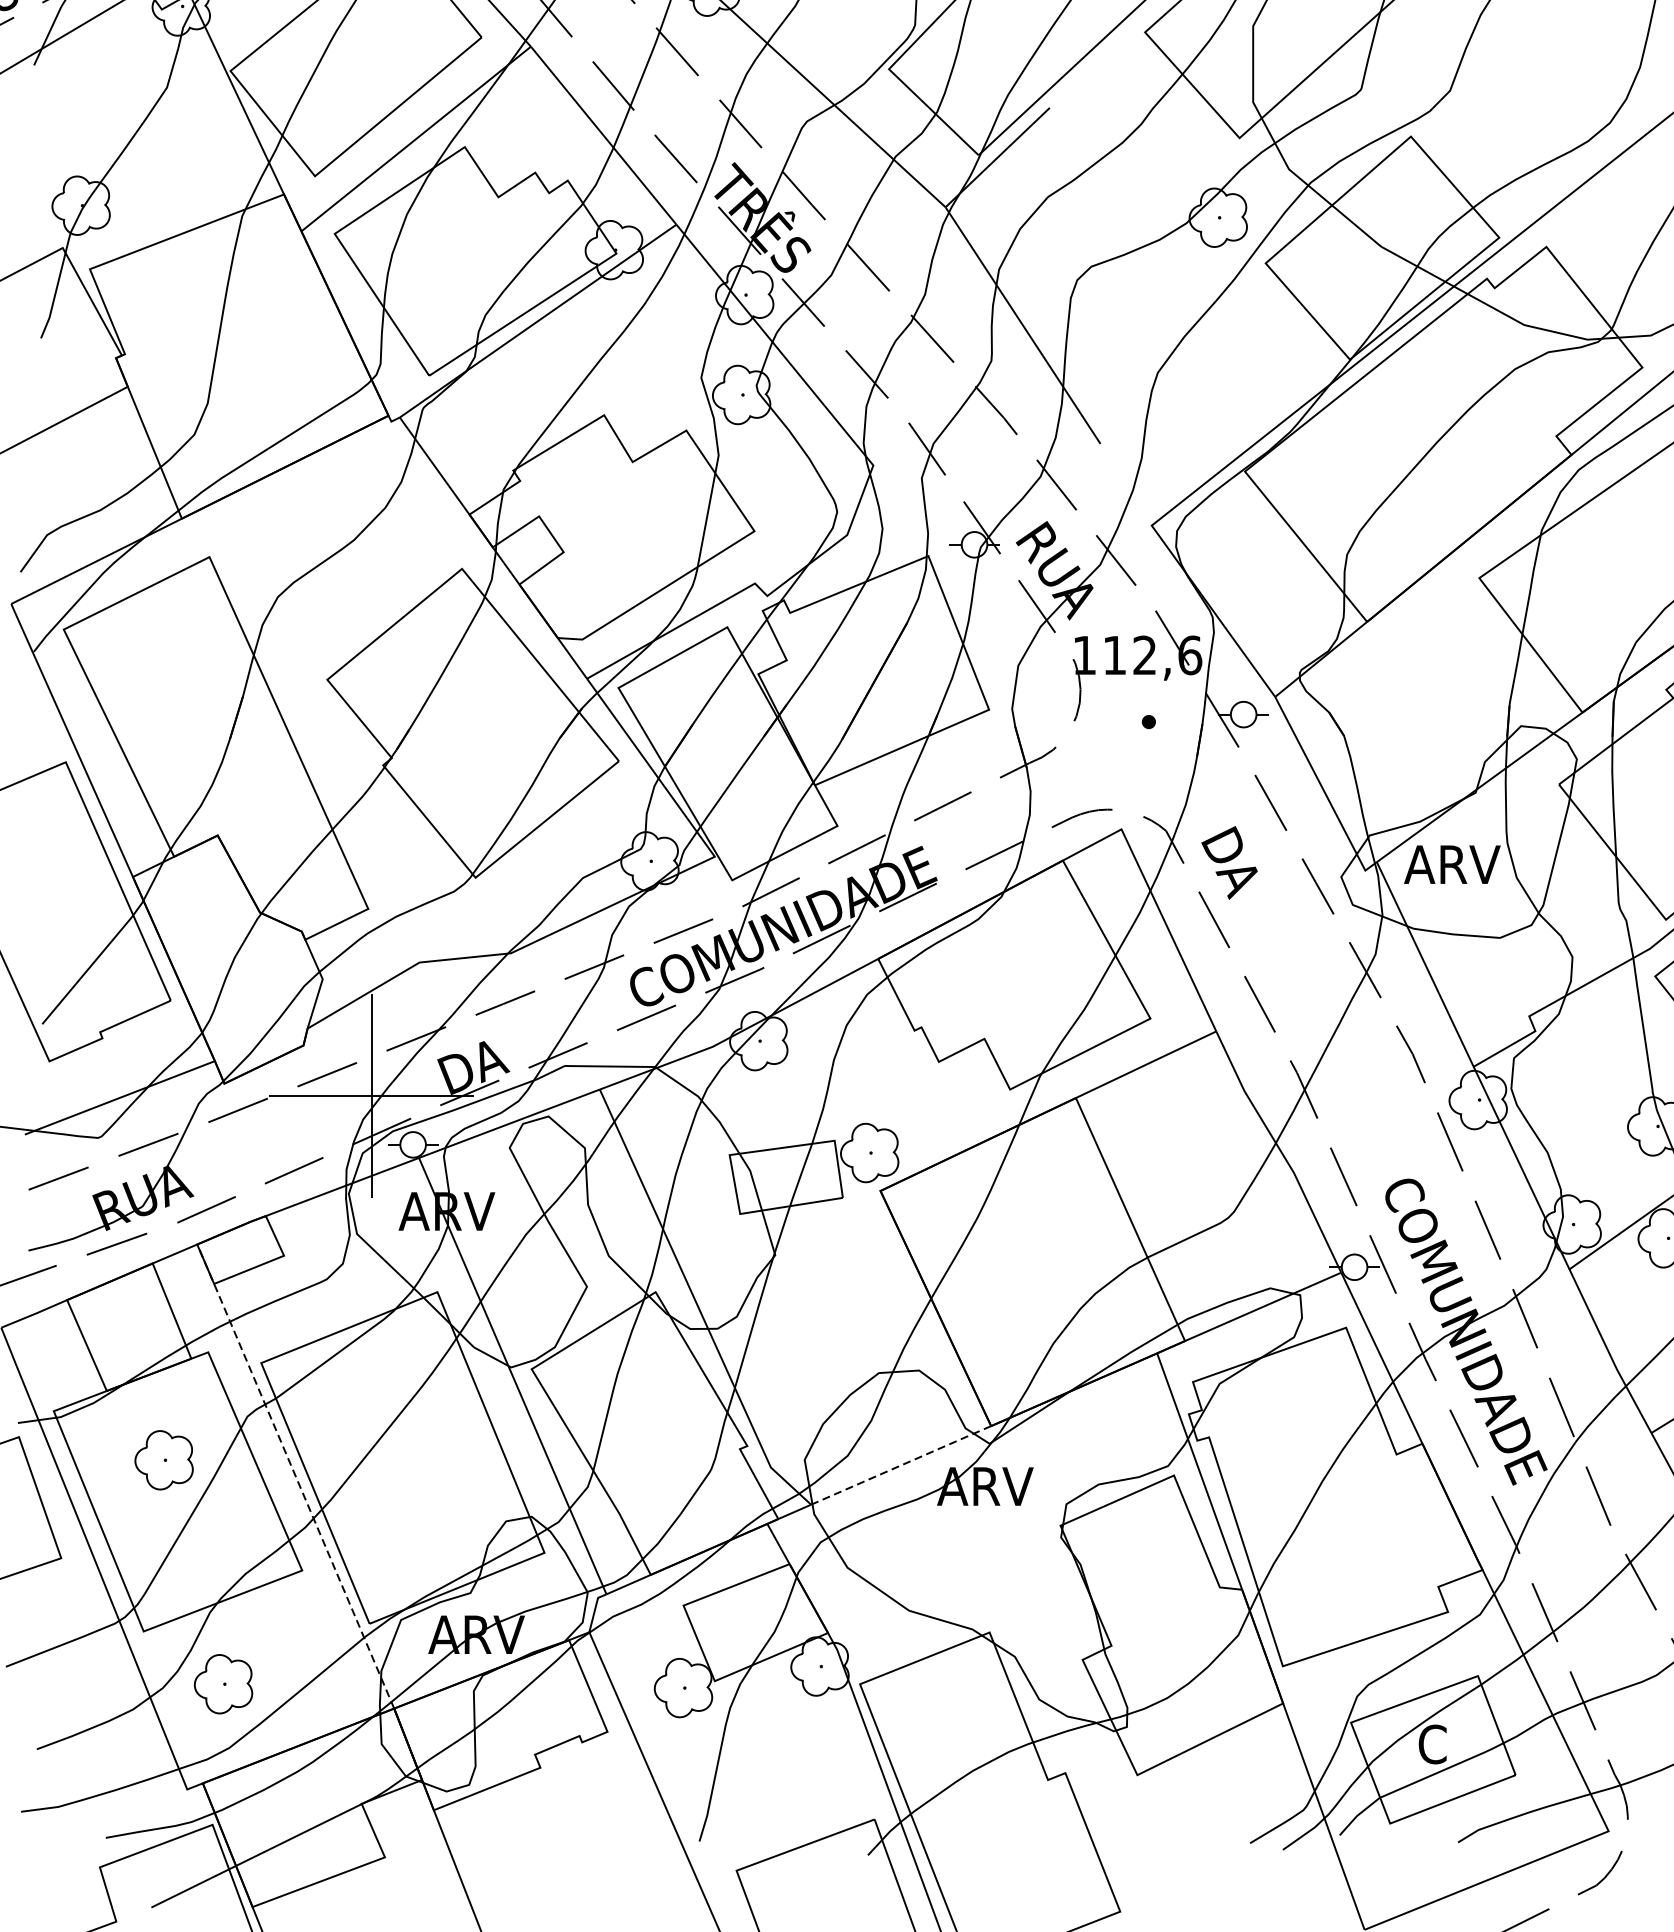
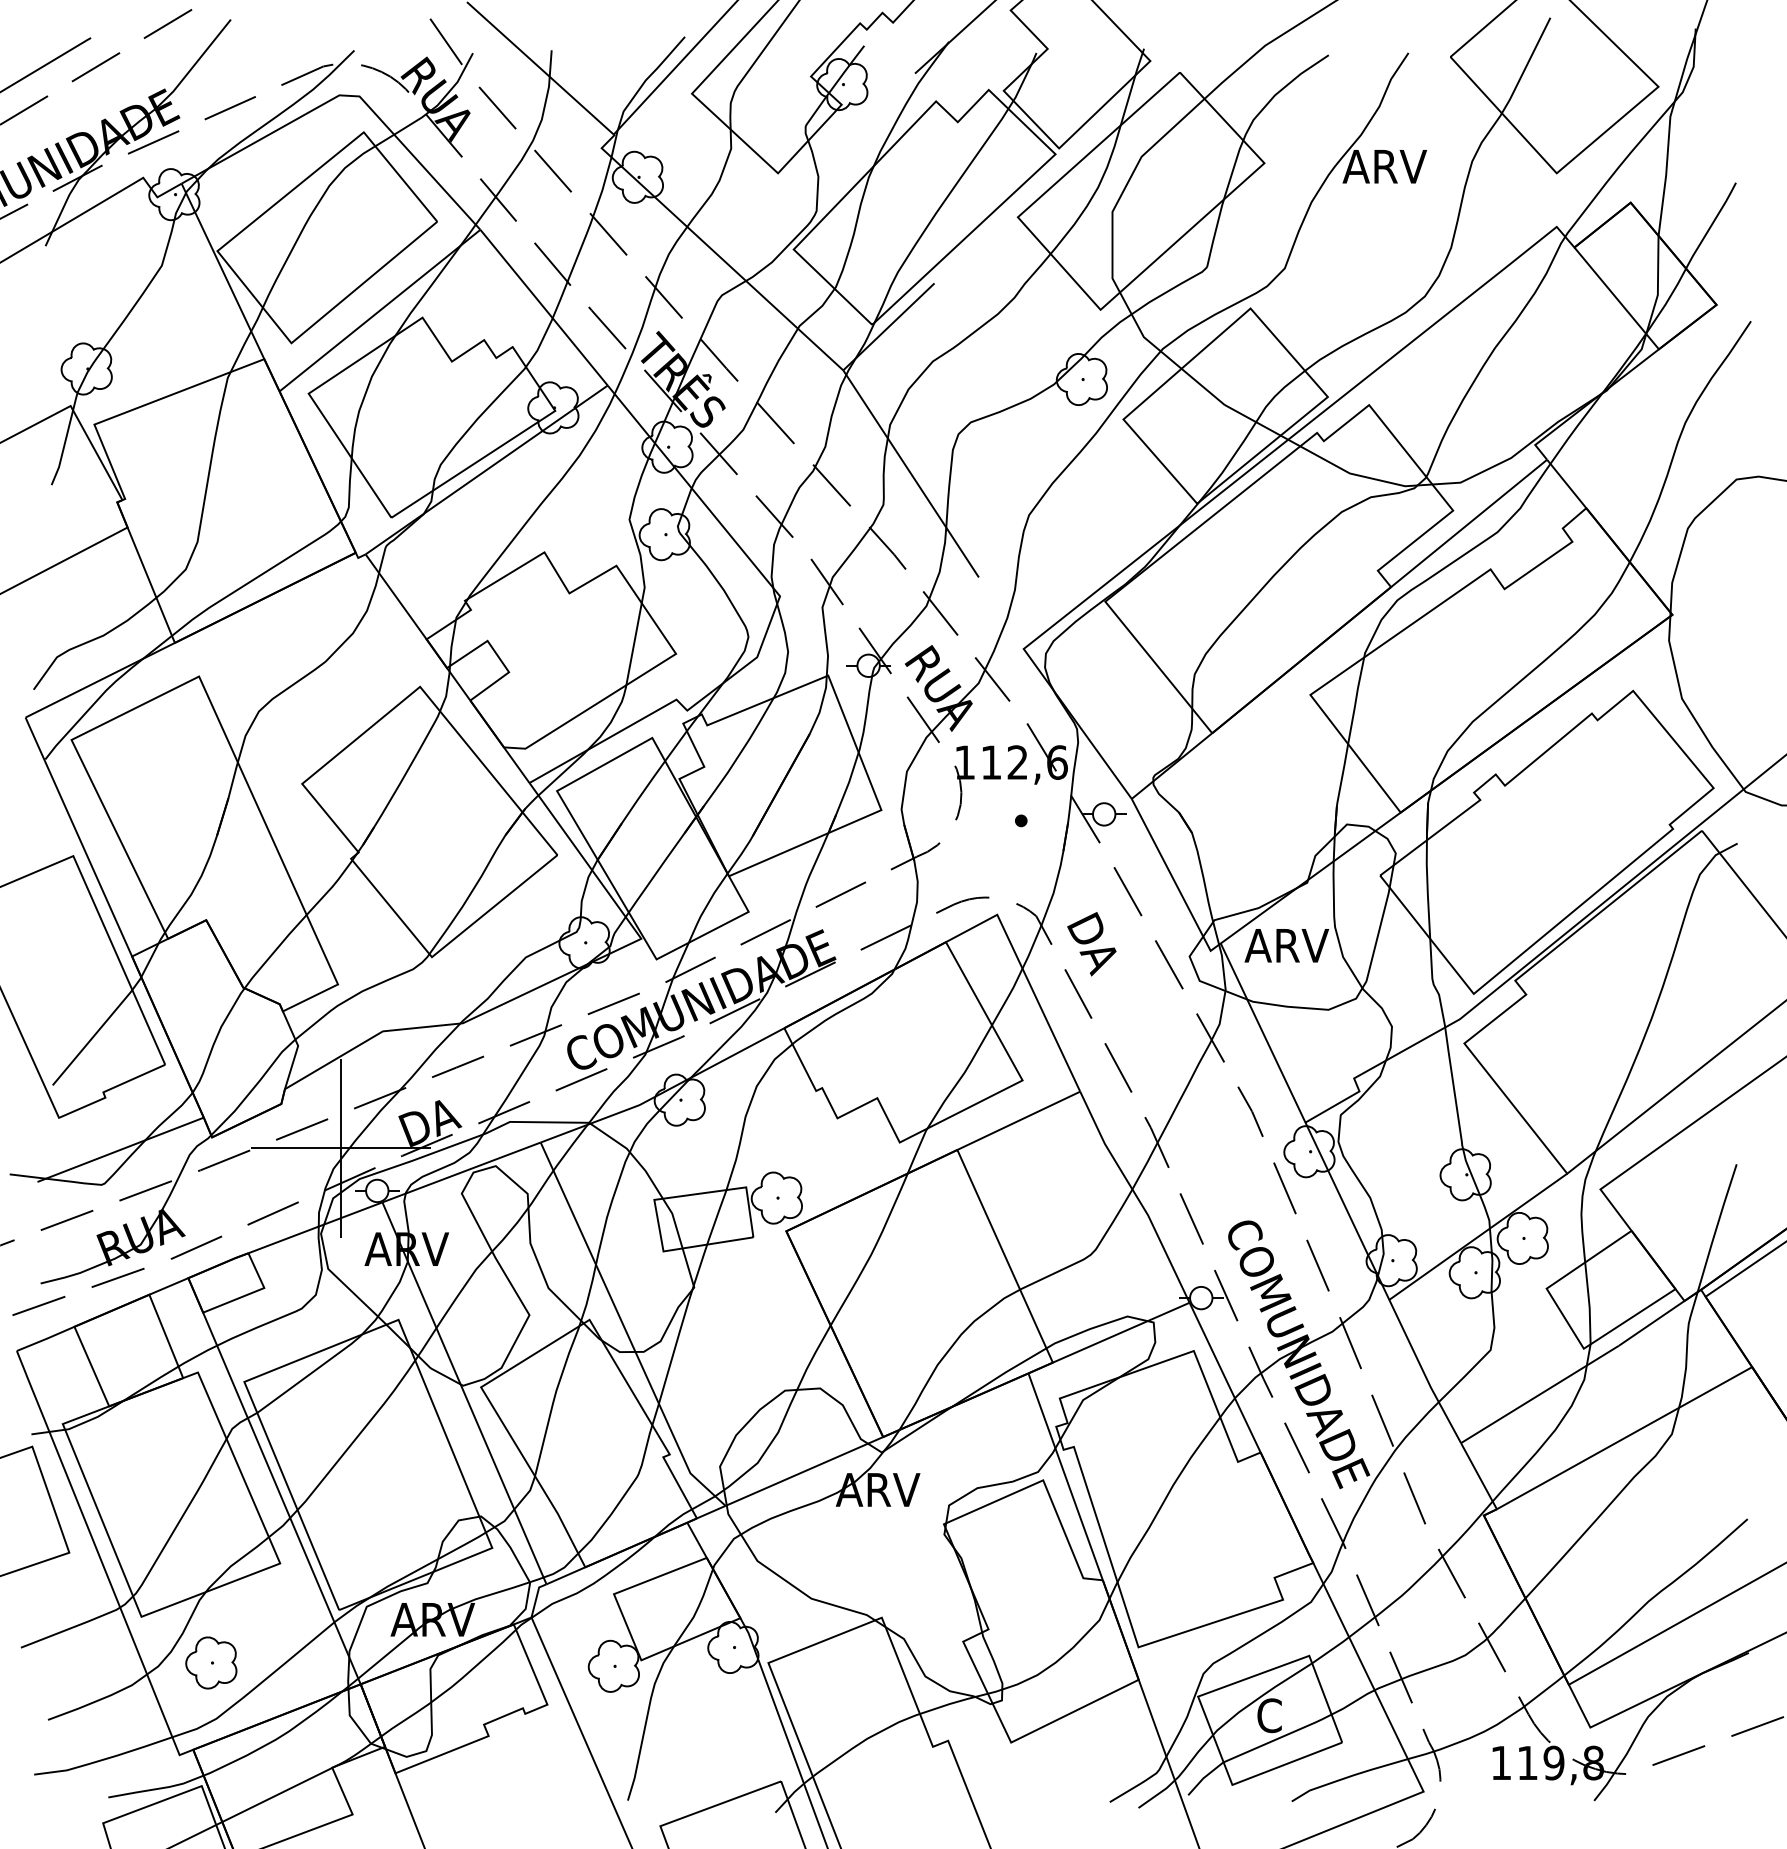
part: (164, 1459) -> (159, 1466), removed
line: (901, 1465) -> (804, 1471), dashed -> solid
line: (295, 1475) -> (274, 1480), dashed -> solid

